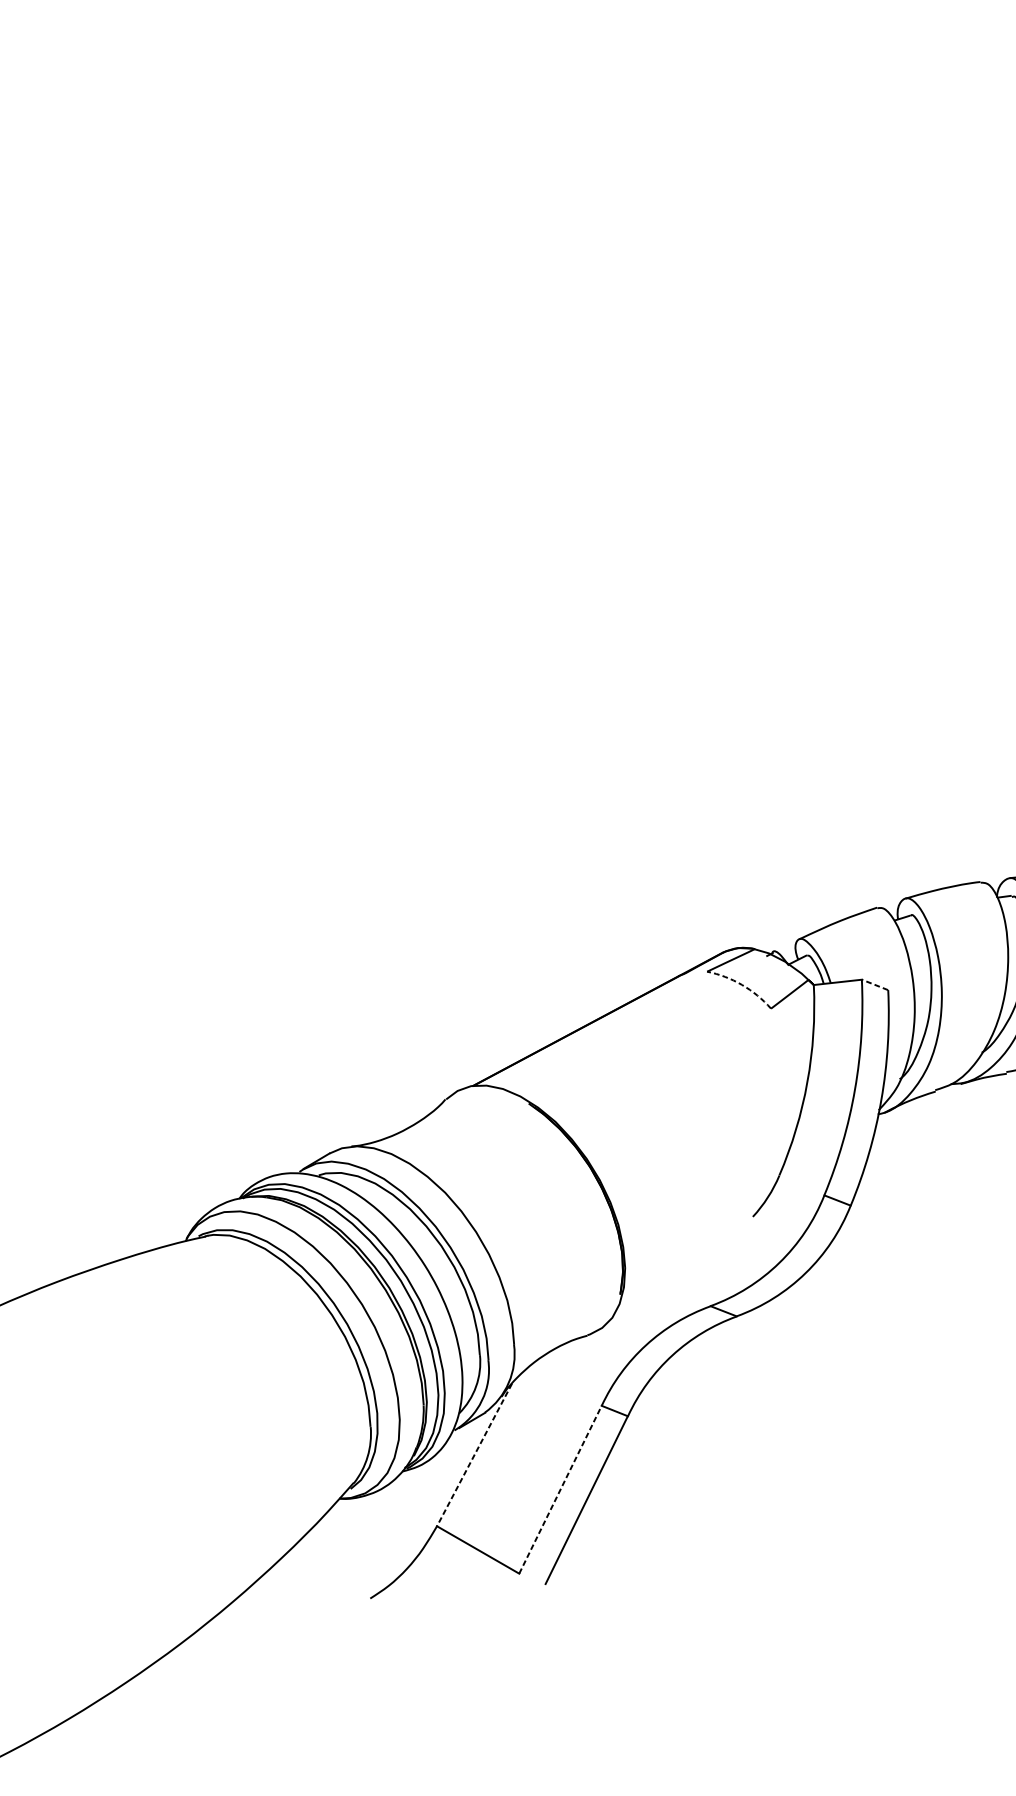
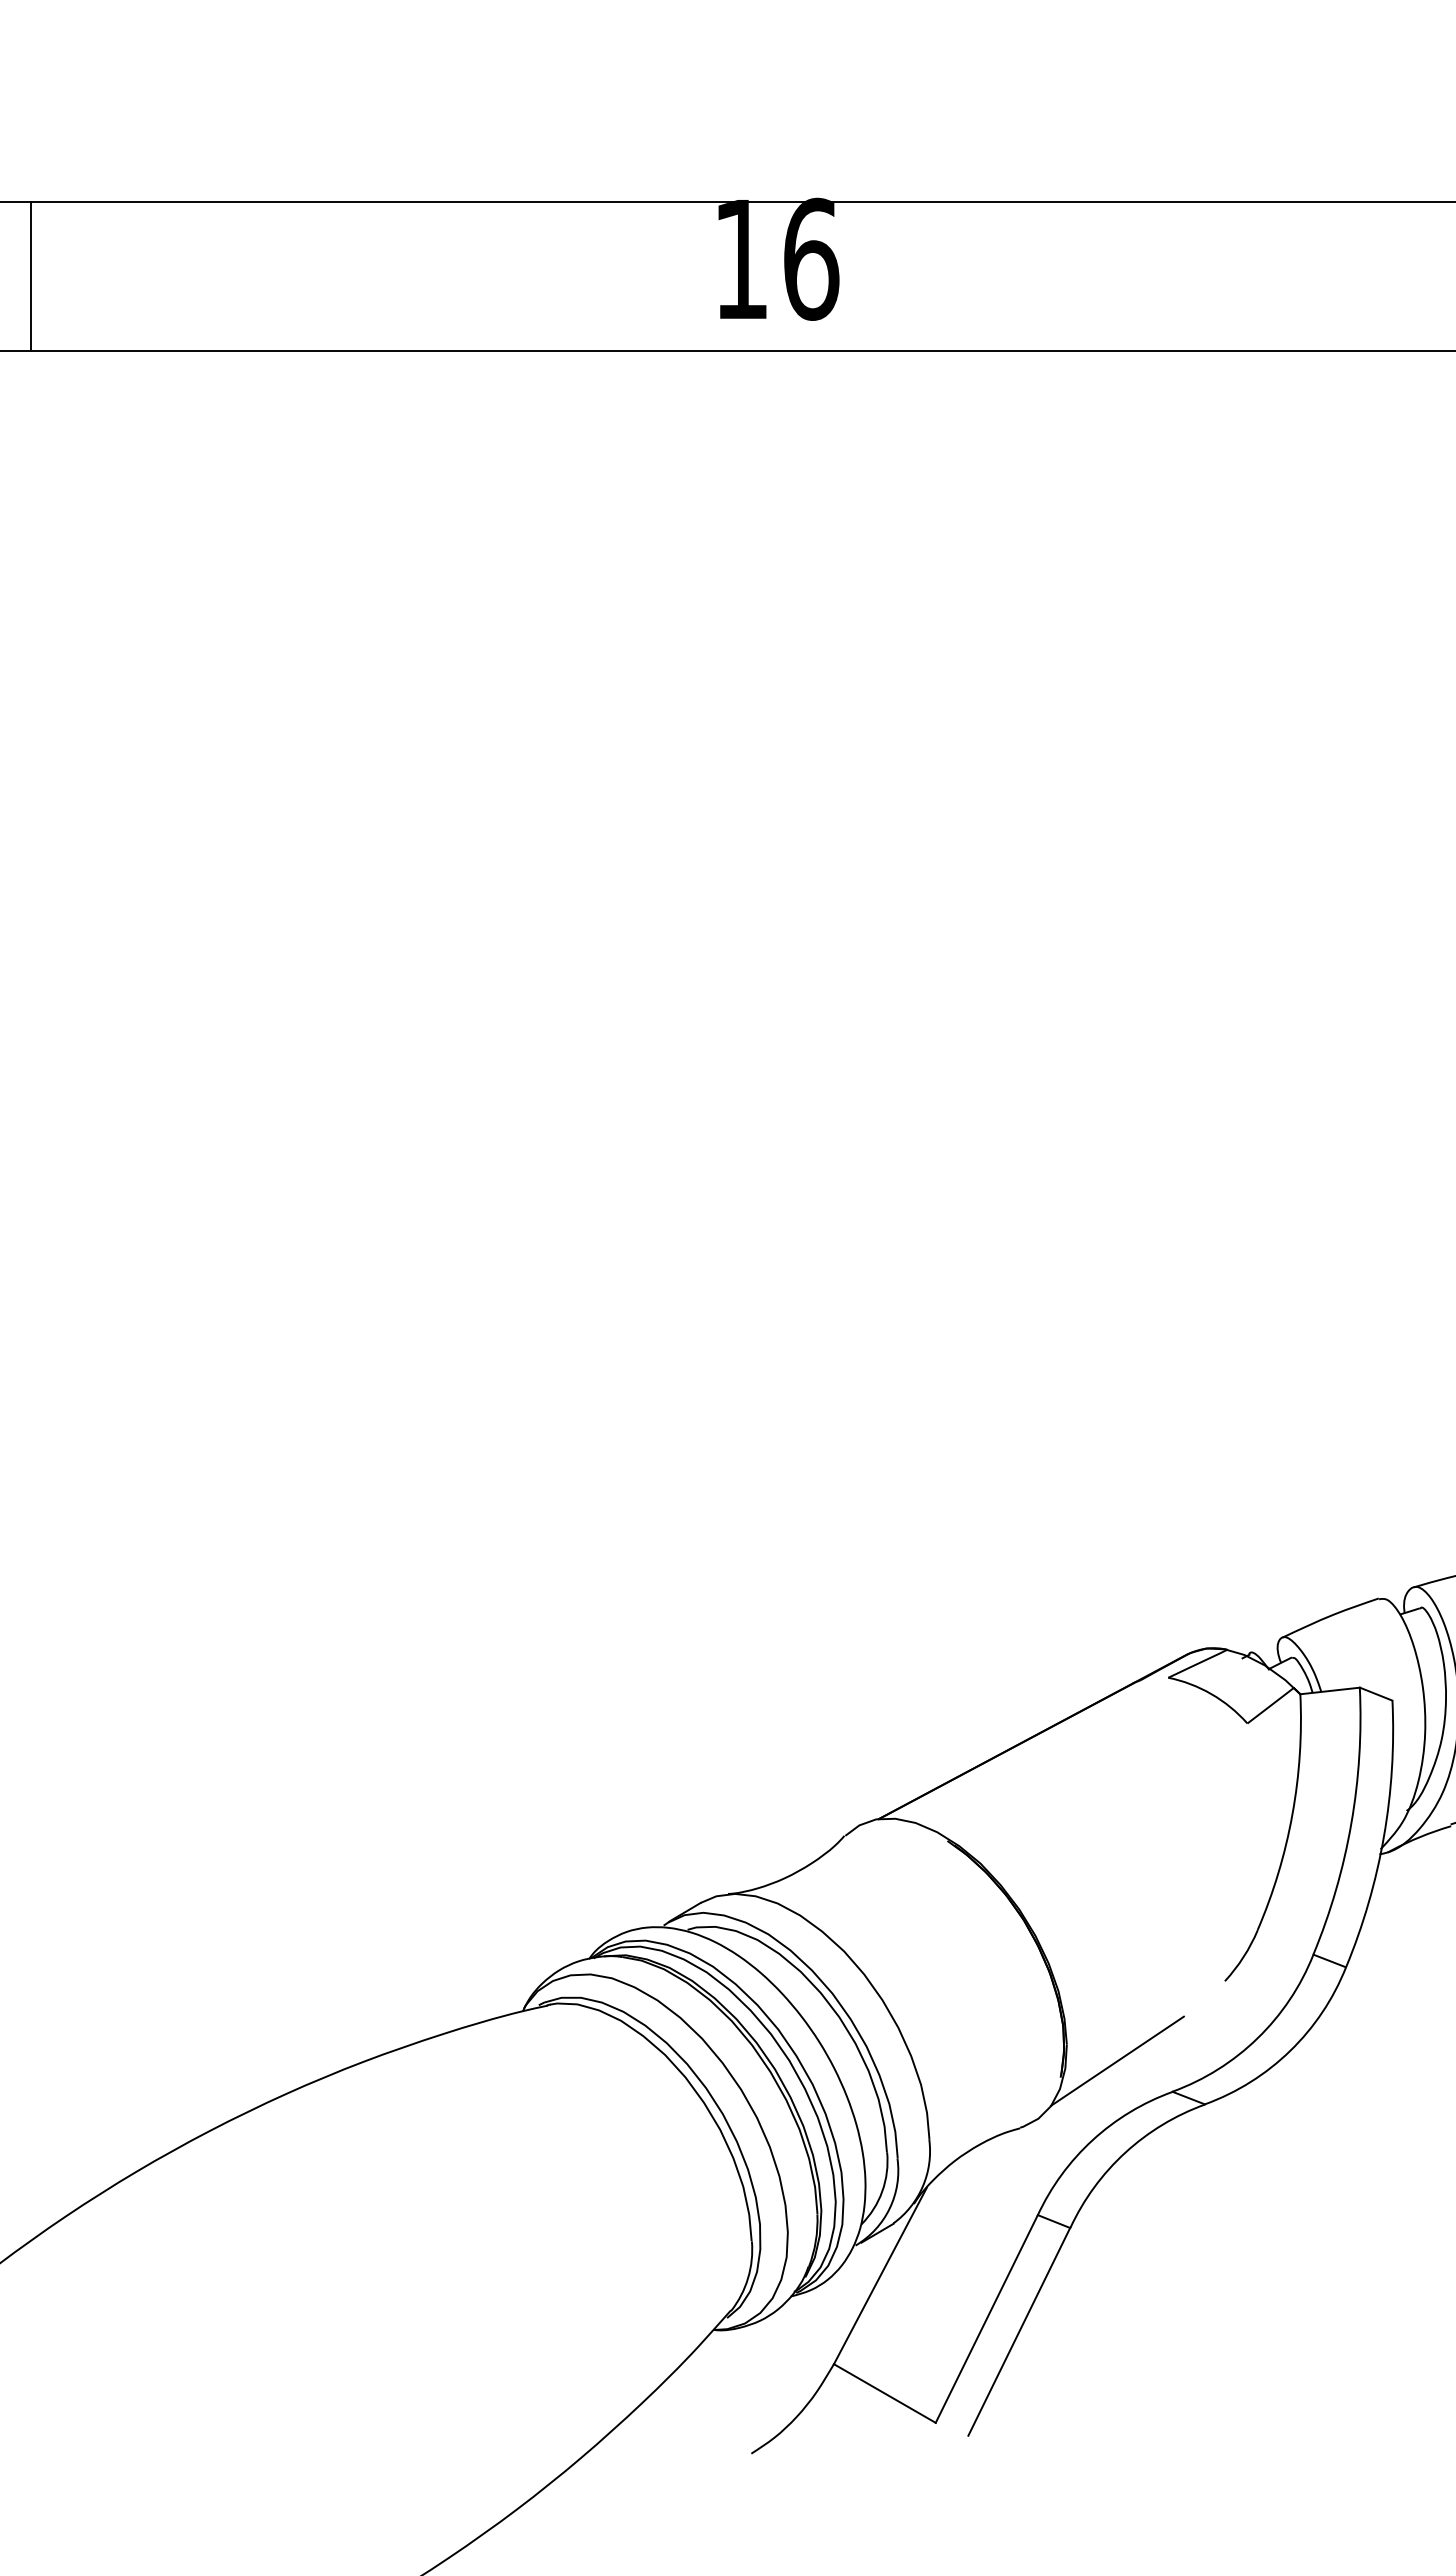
line: (874, 984) -> (1375, 1693), dashed -> solid
arc: (742, 985) -> (1211, 1694), dashed -> solid
line: (666, 1280) -> (1117, 2060), added
line: (474, 1455) -> (880, 2276), dashed -> solid
line: (560, 1489) -> (986, 2318), dashed -> solid

